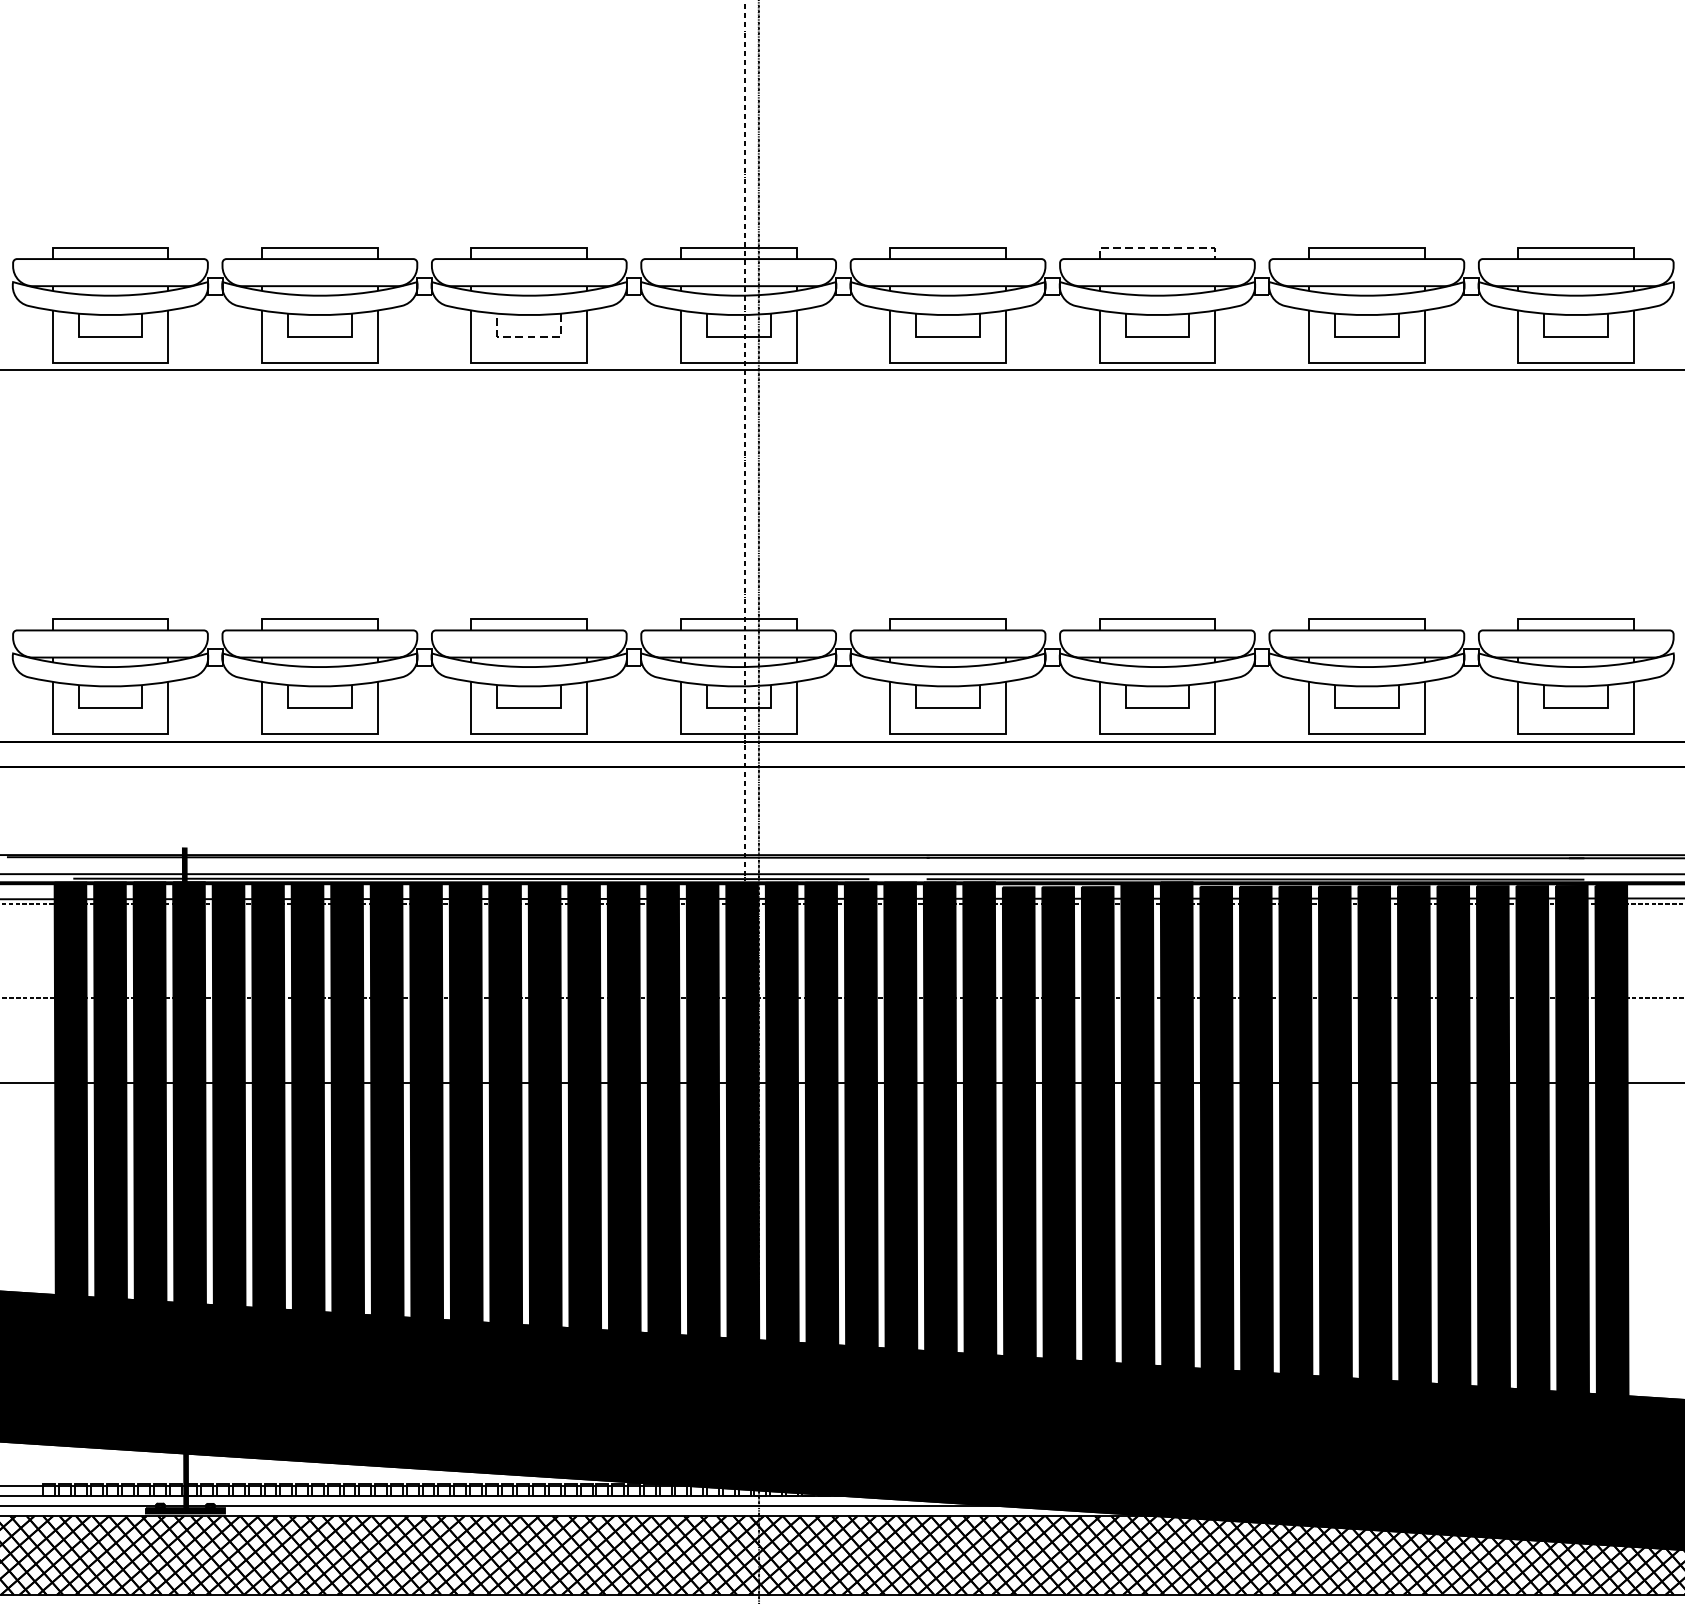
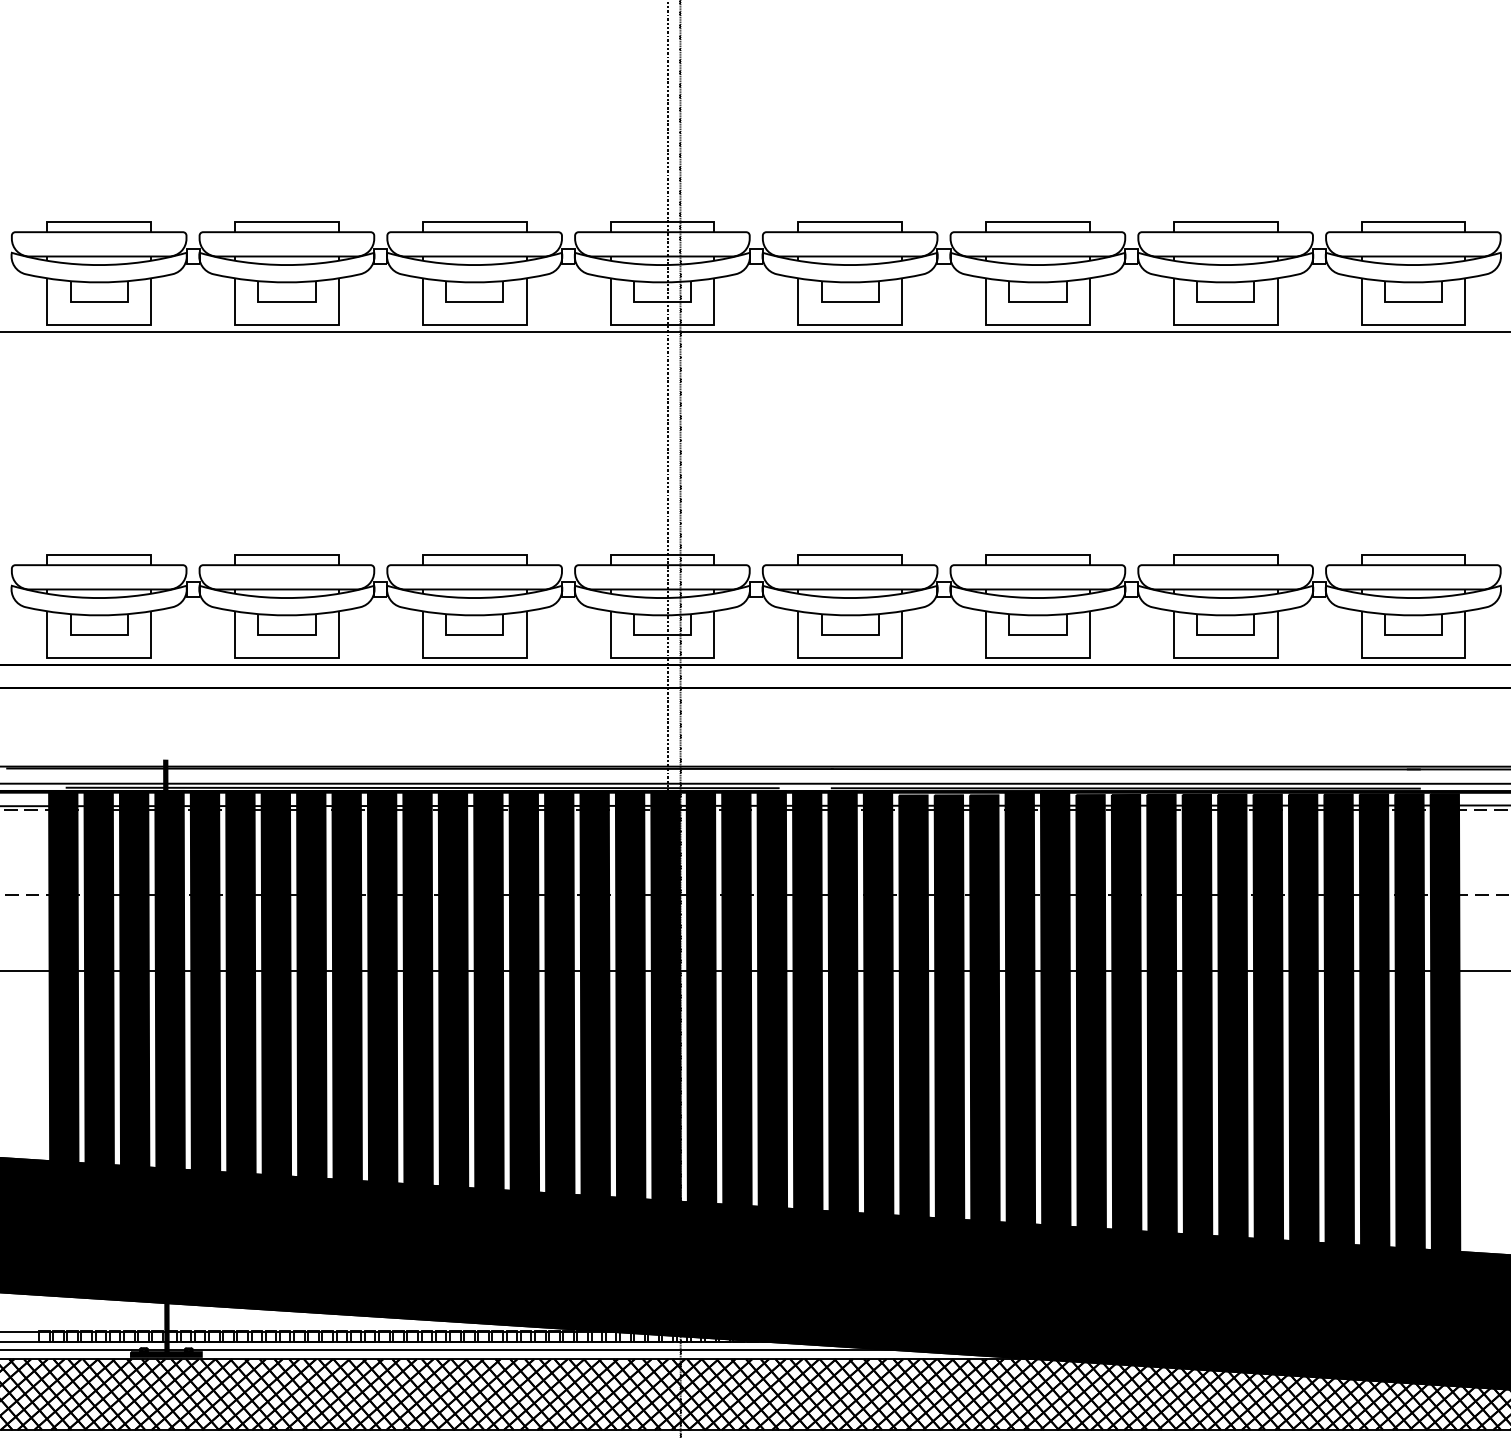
line: (1157, 248) -> (1037, 222), dashed -> solid
line: (529, 337) -> (474, 302), dashed -> solid

